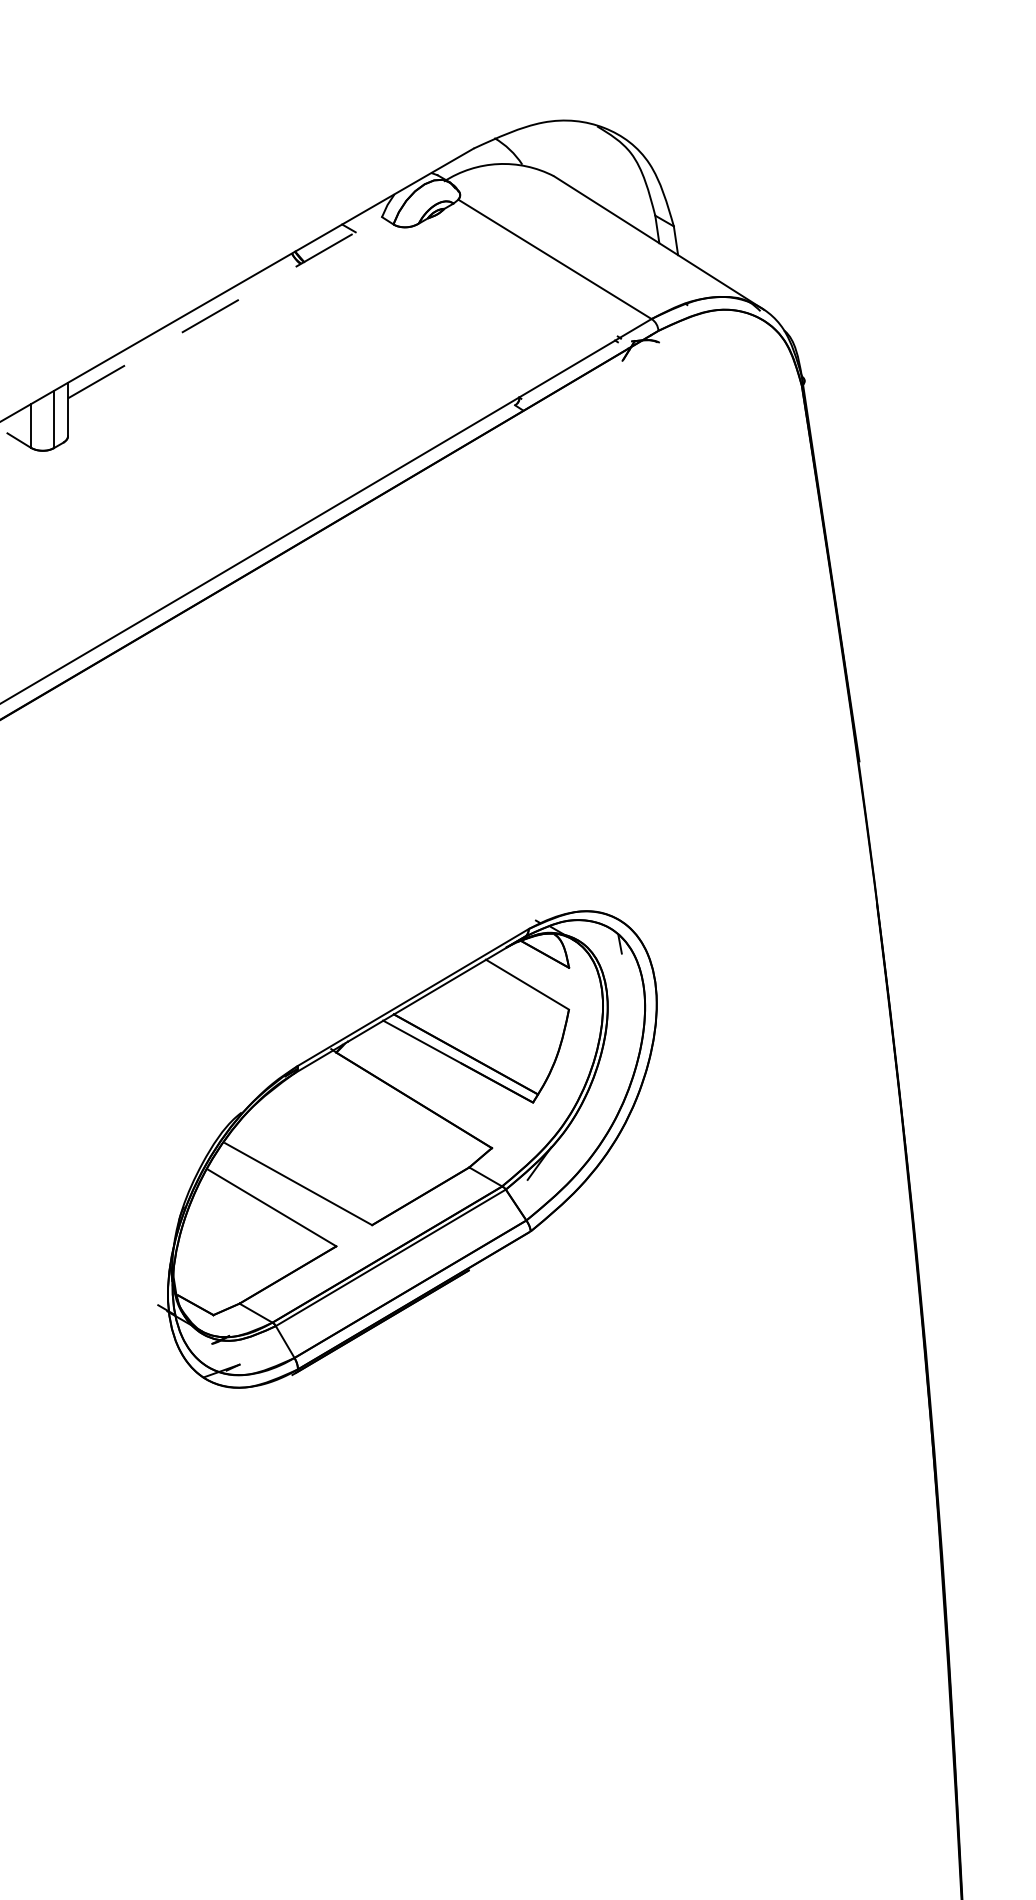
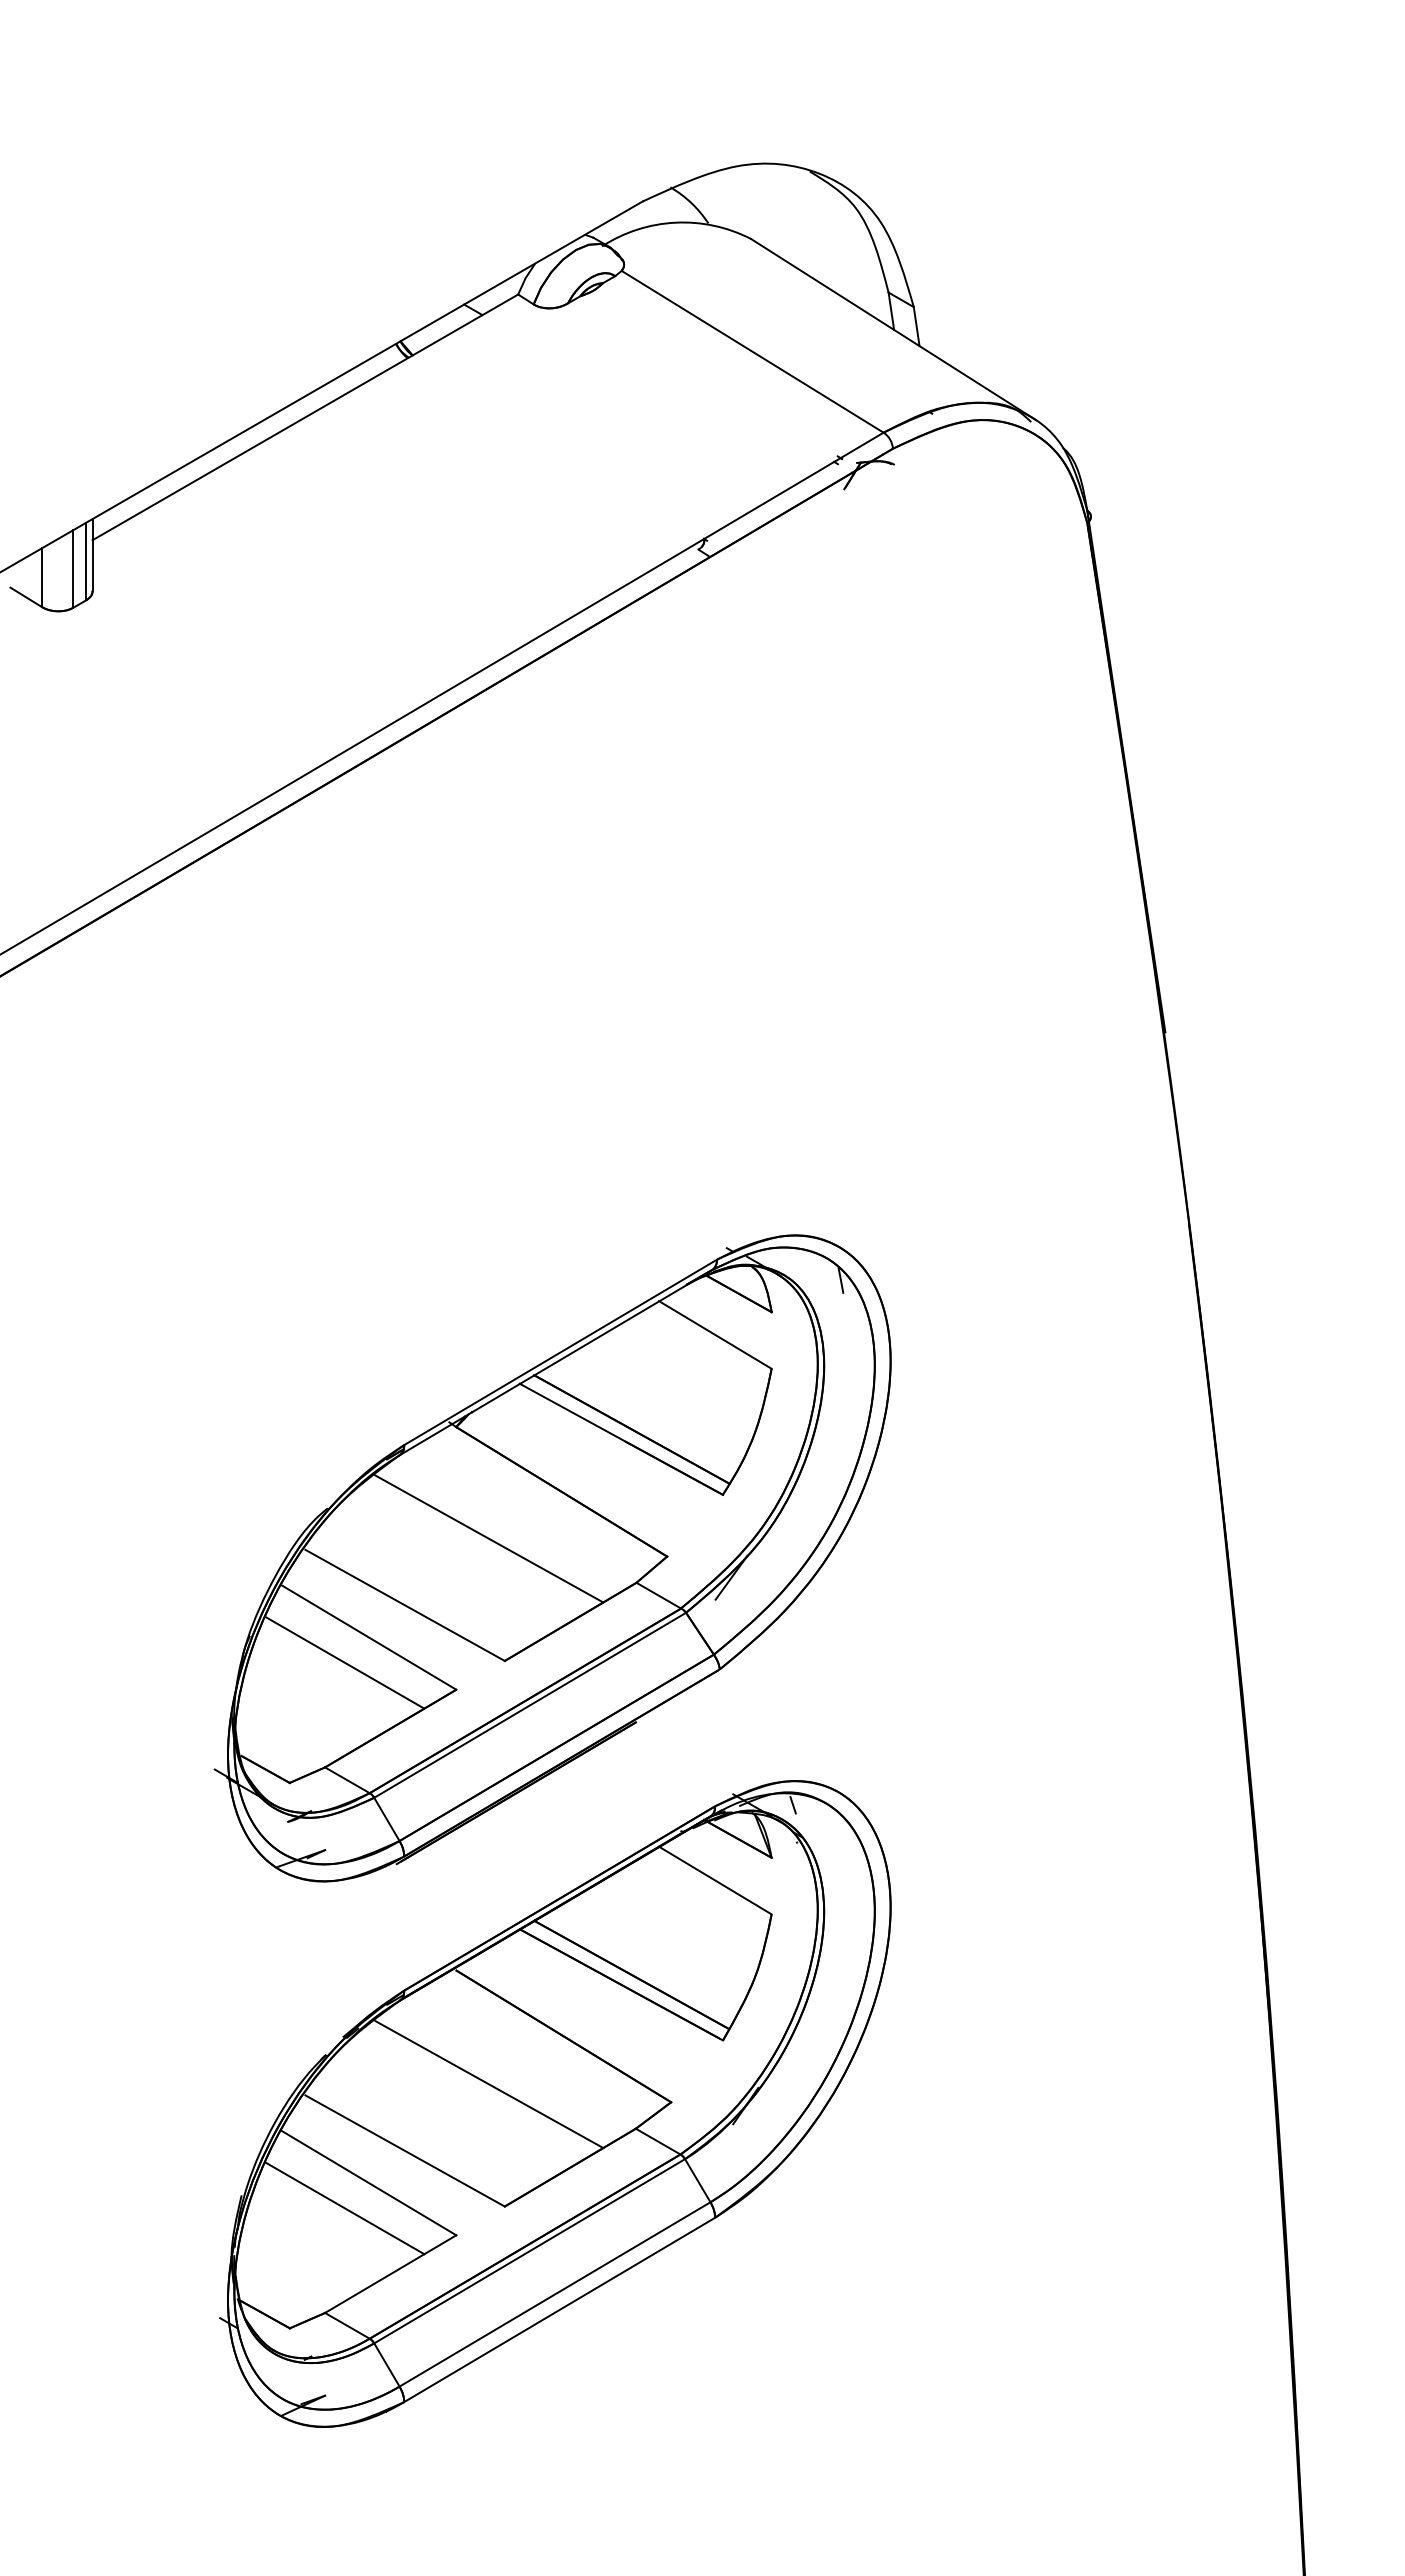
line: (225, 307) -> (305, 417), dashed -> solid
line: (63, 414) -> (86, 561), added
line: (360, 1134) -> (489, 1538), added
line: (253, 1226) -> (344, 1662), added
part: (409, 1551) -> (555, 2103), added

